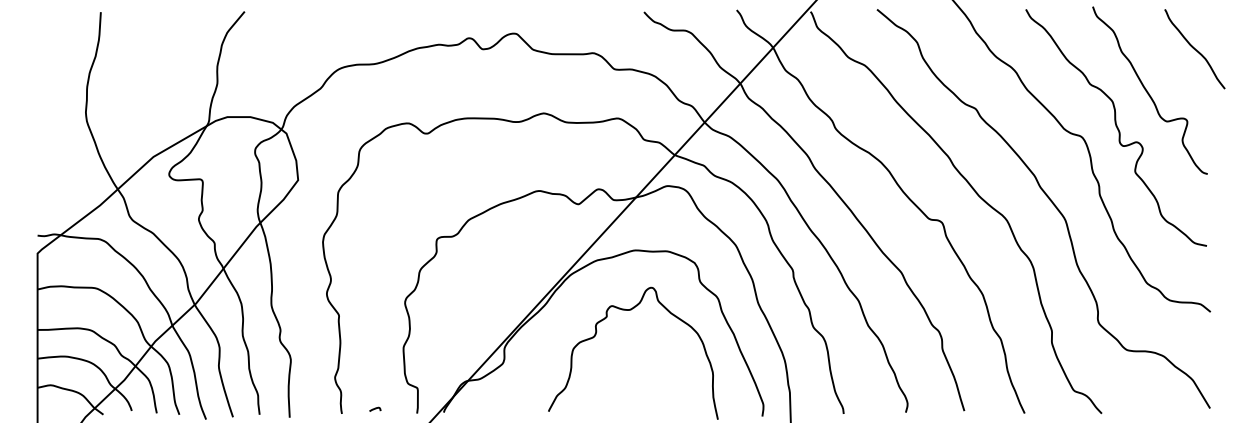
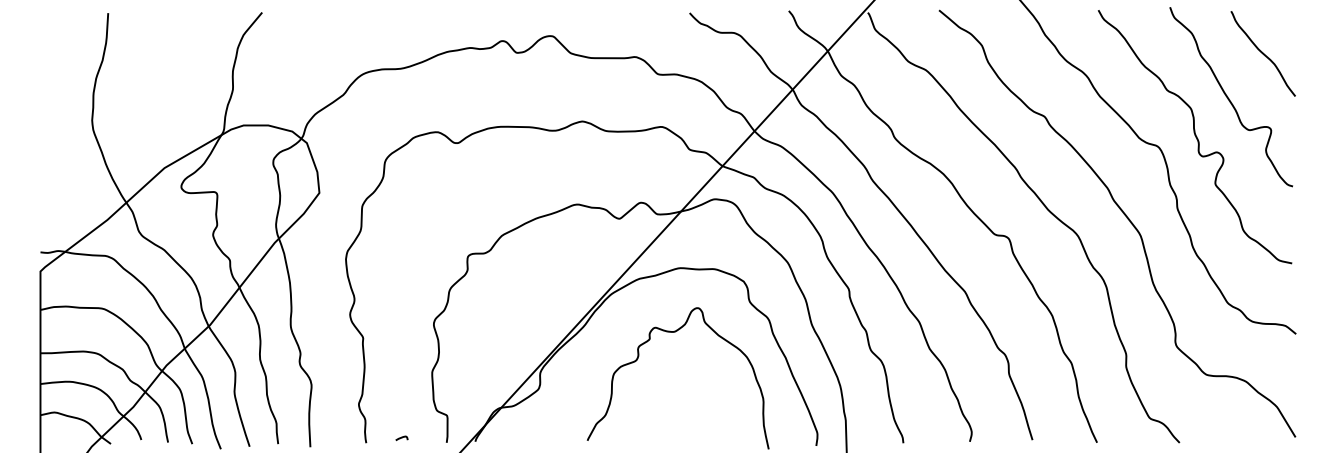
curve: (1194, 49) -> (1262, 54), moved

